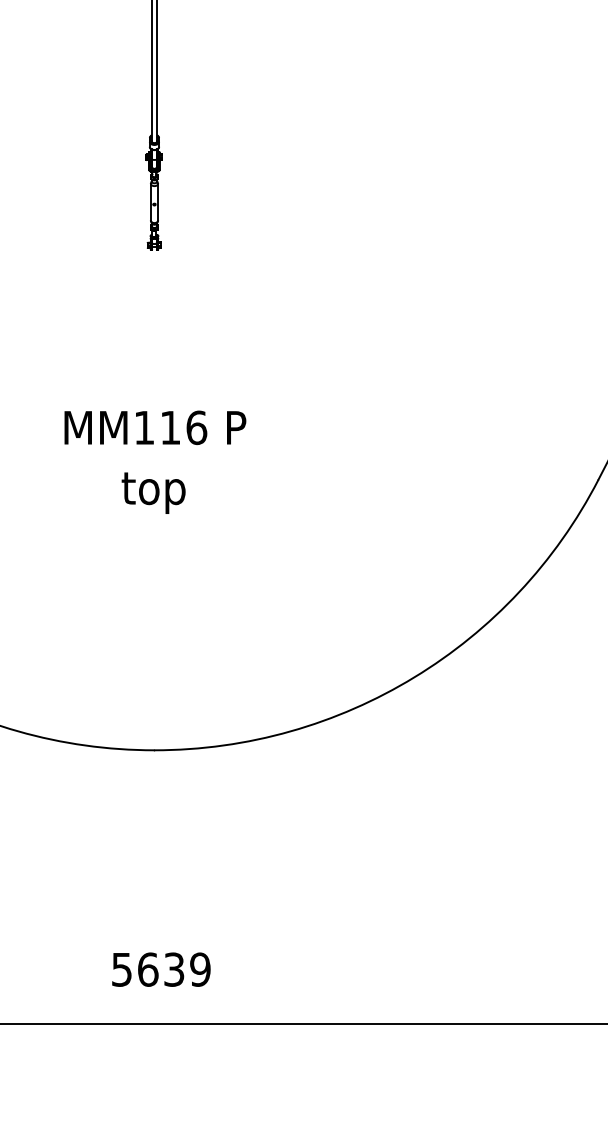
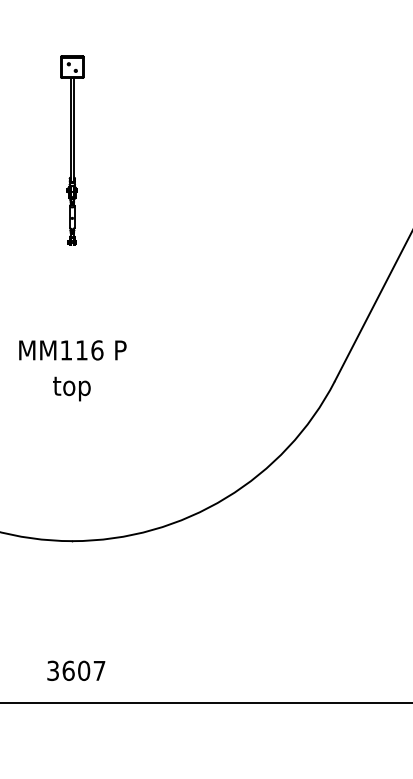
text: (161, 969) -> (76, 670), 5639 -> 3607

